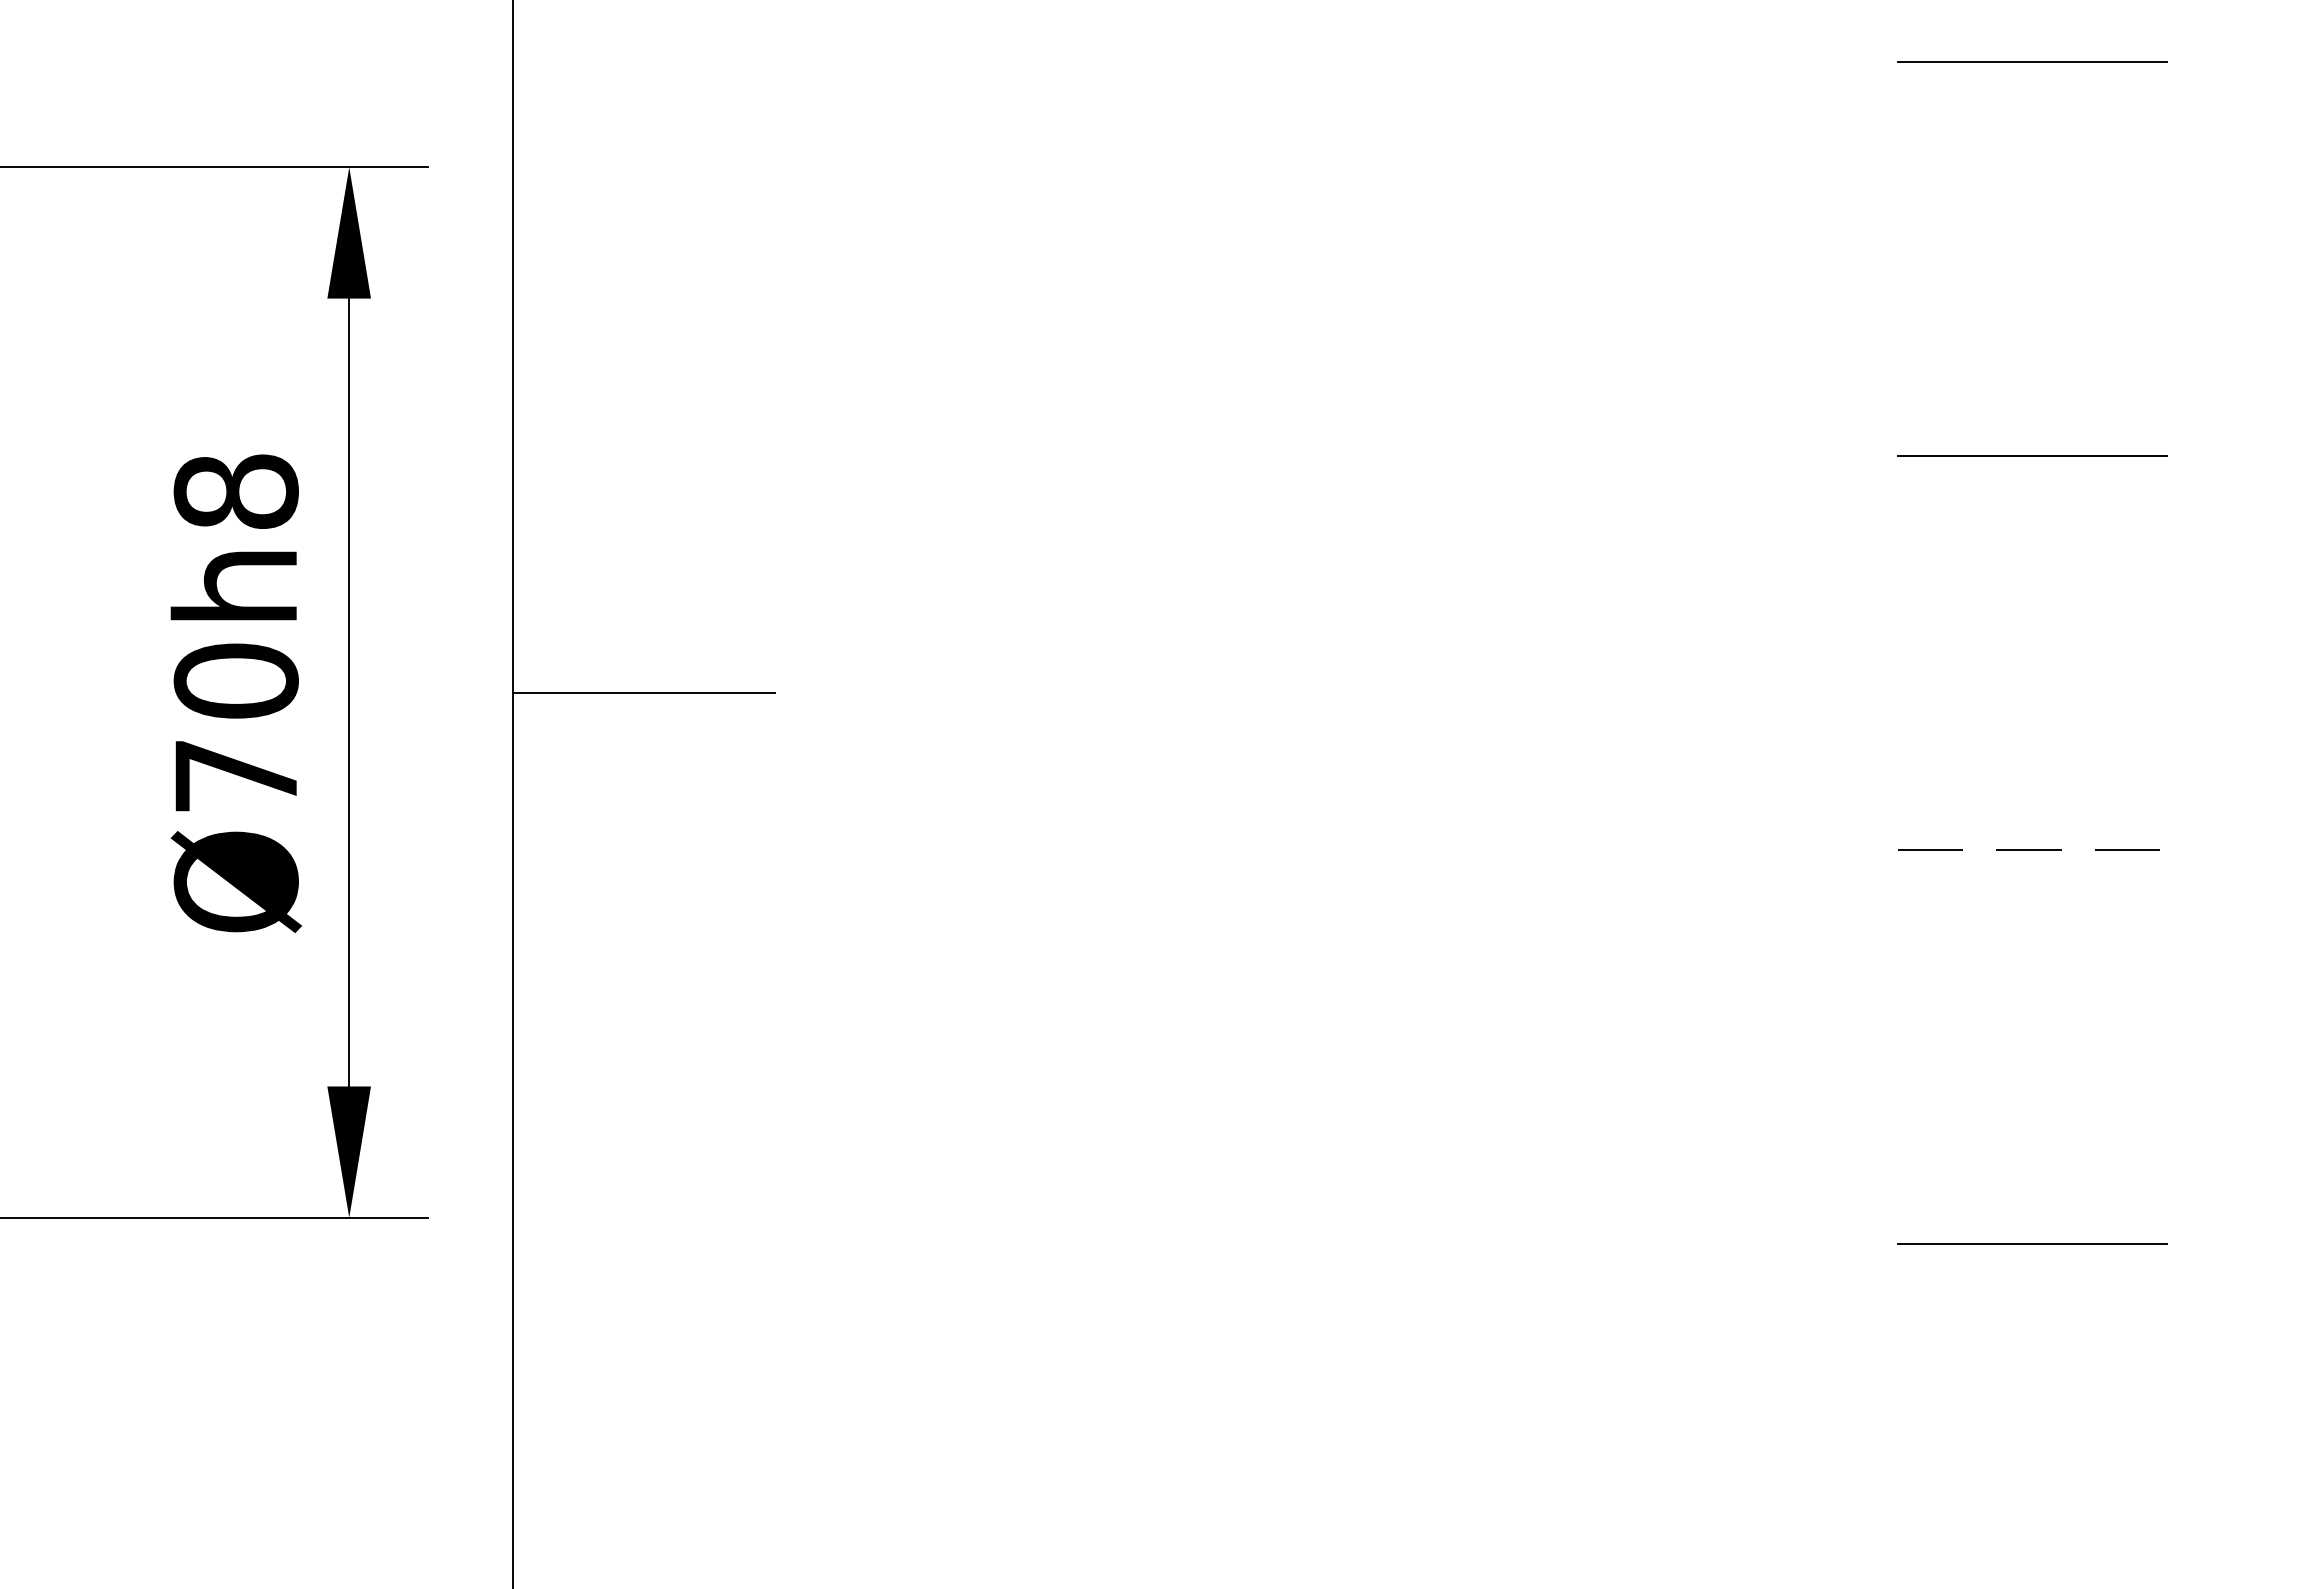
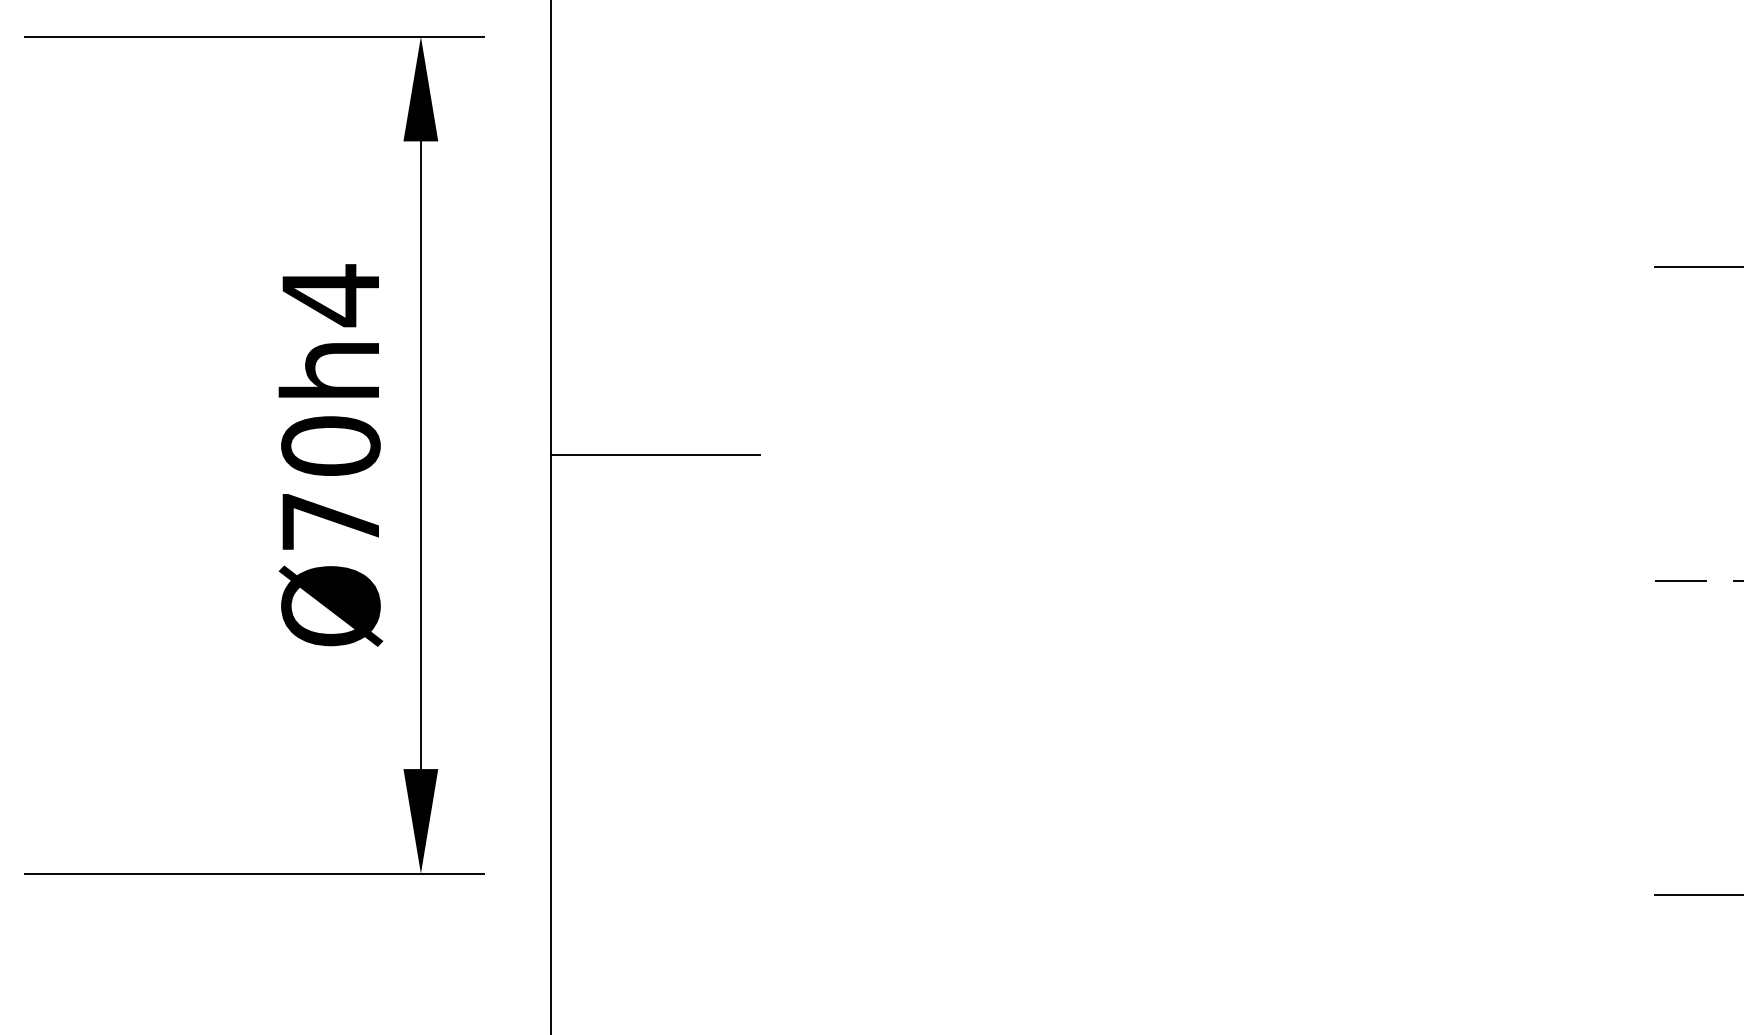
text: (235, 491) -> (330, 295), Ø70h8 -> Ø70h4

